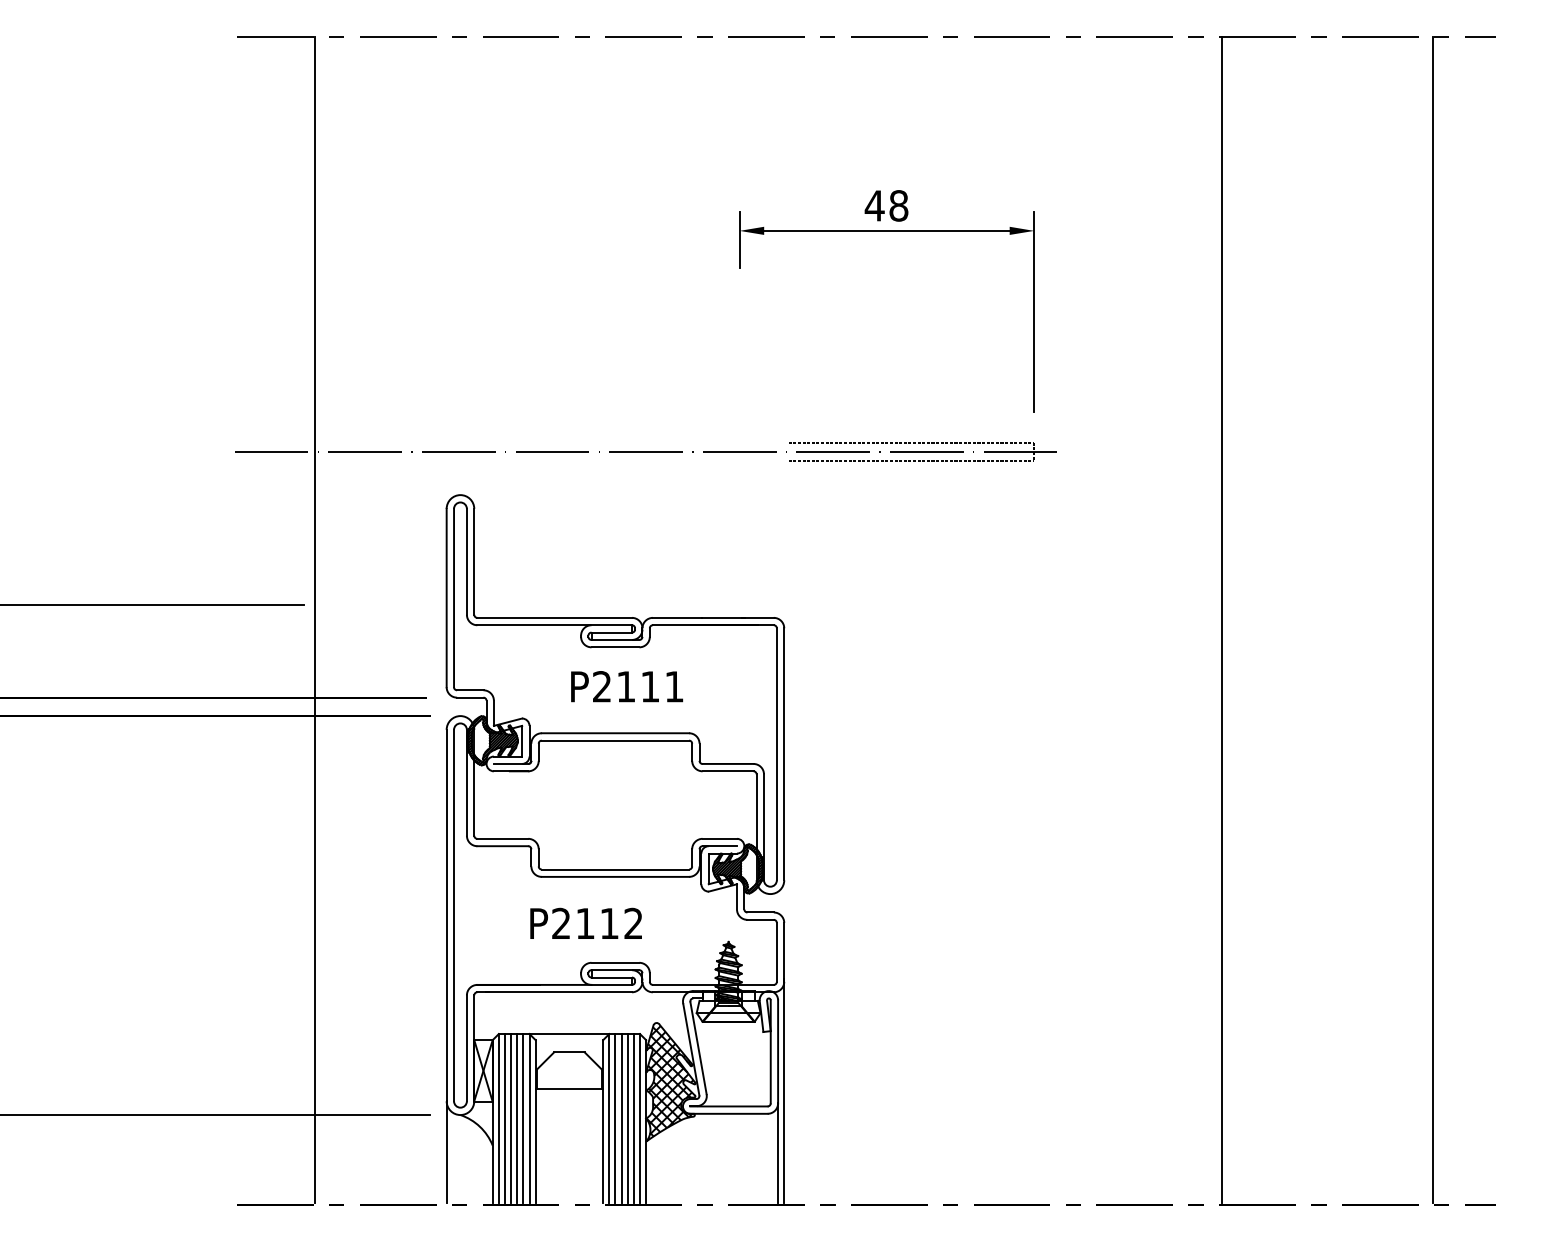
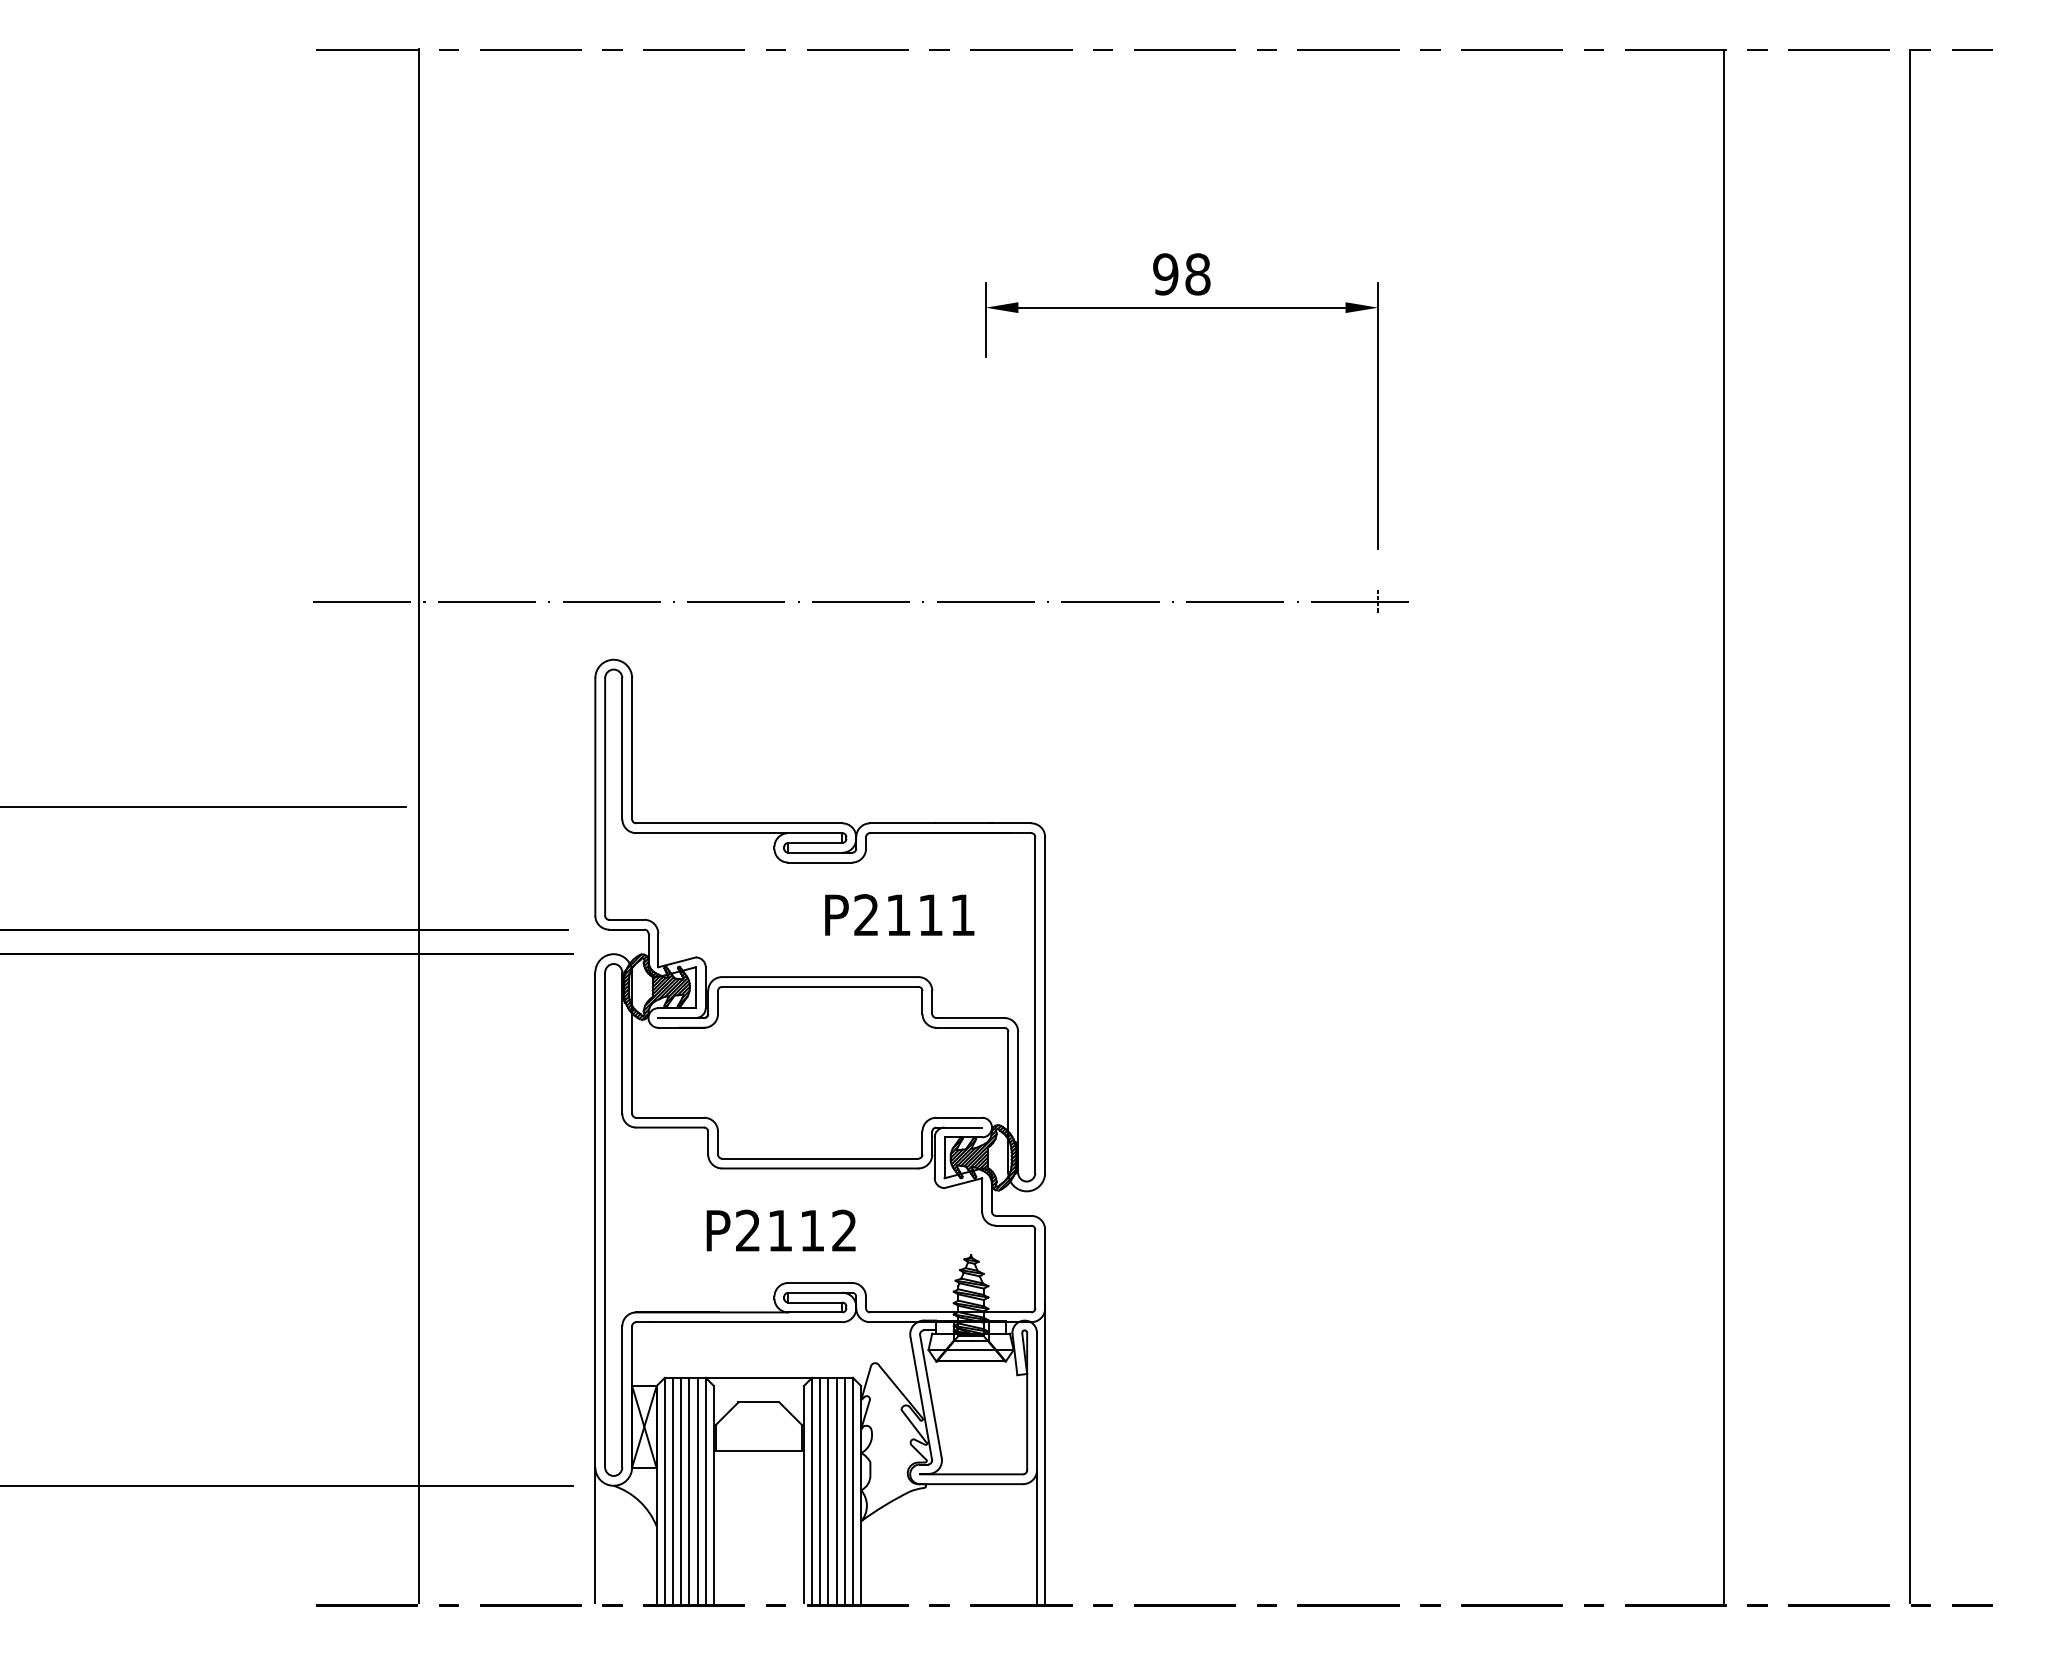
text: (874, 205) -> (1165, 274), 48 -> 98
line: (911, 443) -> (1214, 590), removed
line: (911, 461) -> (1214, 614), removed
line: (1222, 619) -> (1724, 825), moved
text: (626, 686) -> (899, 914), moved
hatch: (669, 1083) -> (892, 1443), removed

